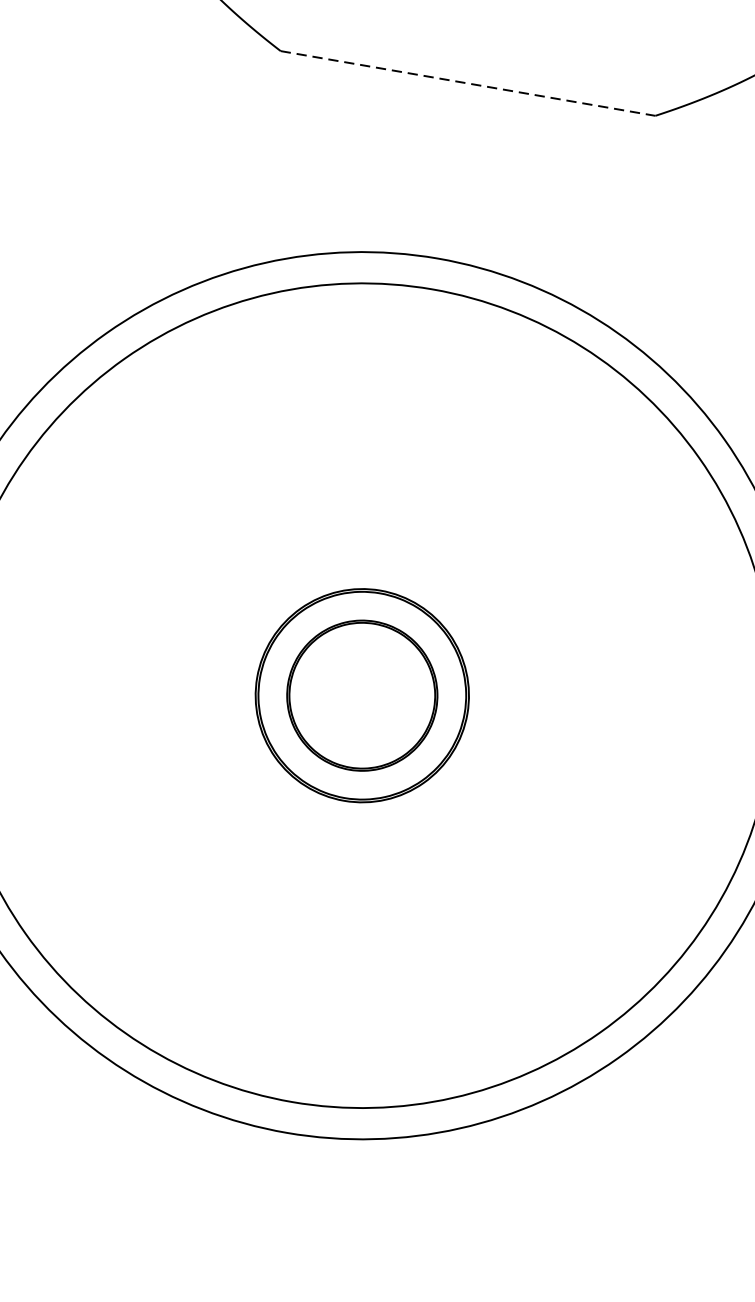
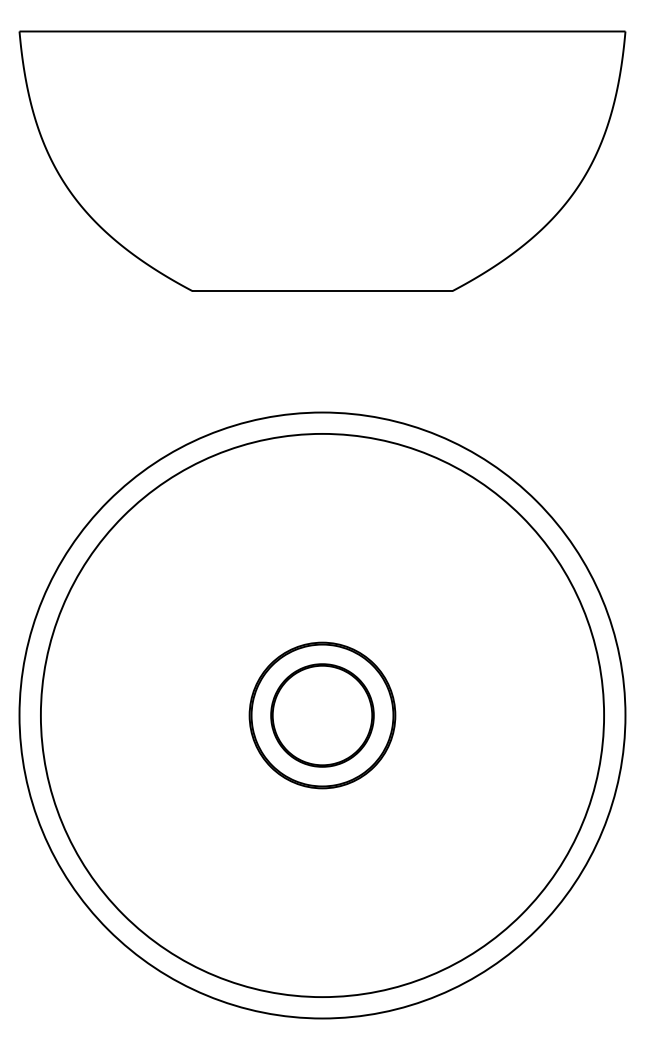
line: (468, 83) -> (322, 291), dashed -> solid

